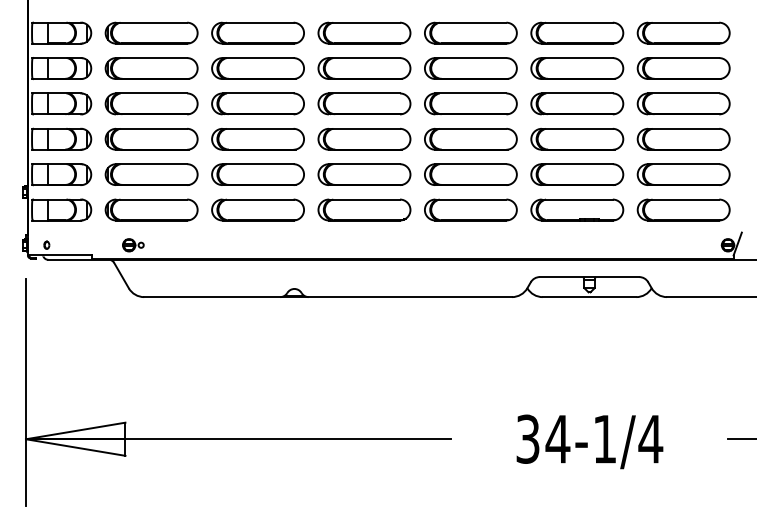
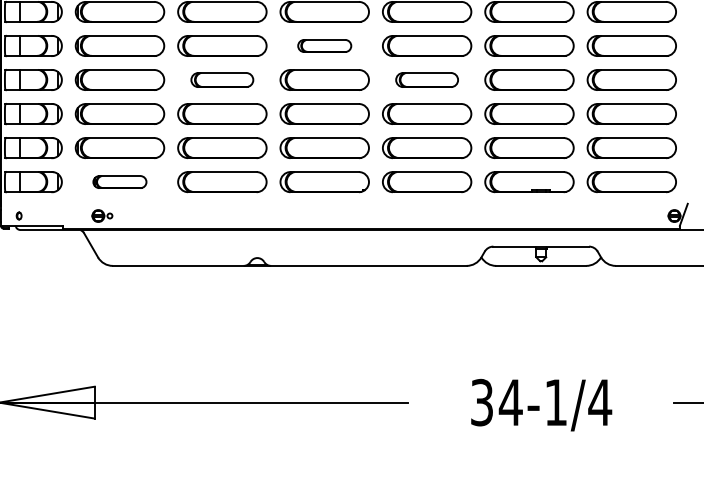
part: (364, 68) -> (324, 45), size x0.6
part: (257, 103) -> (221, 79), size x0.7
part: (470, 103) -> (426, 79), size x0.7
part: (151, 209) -> (119, 181), size x0.6

